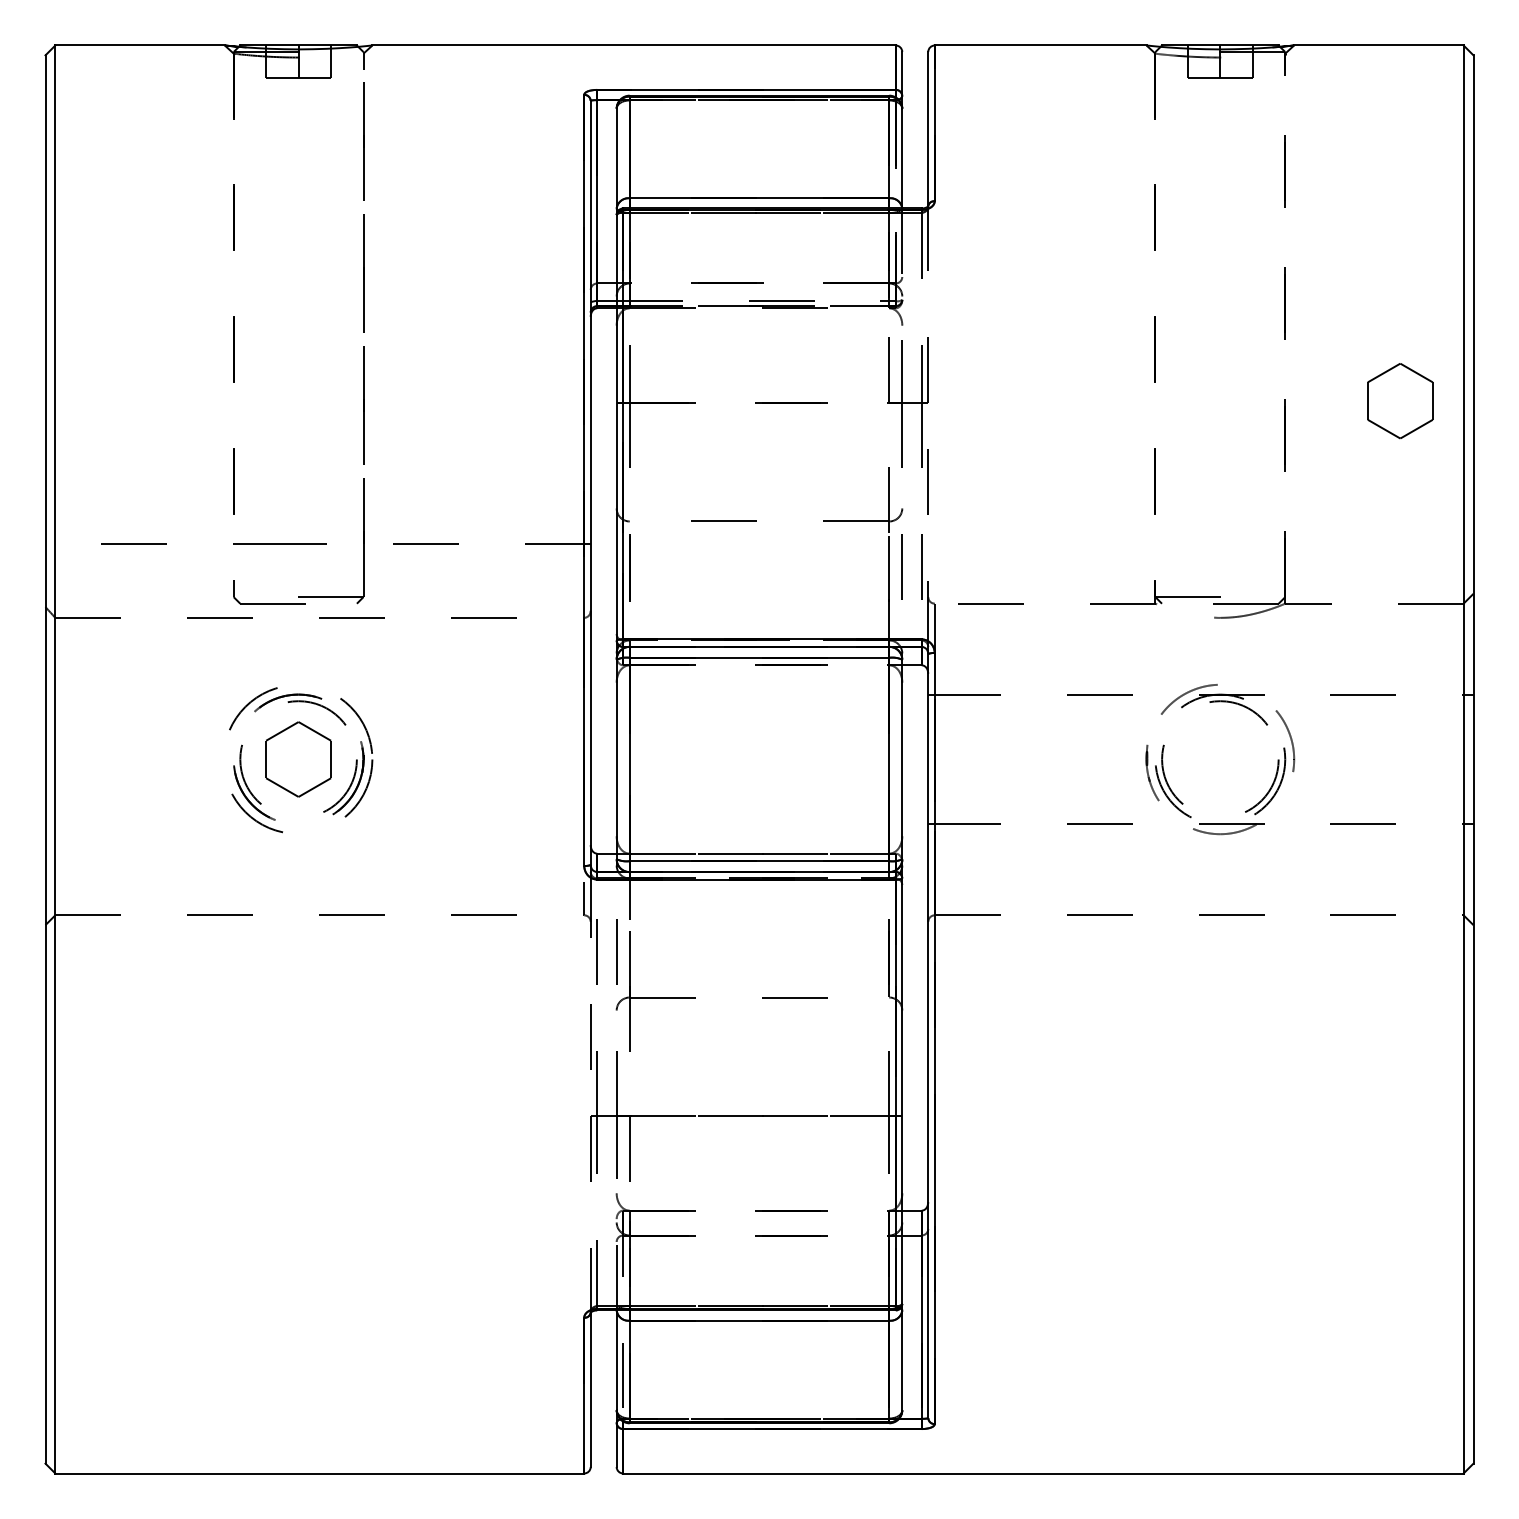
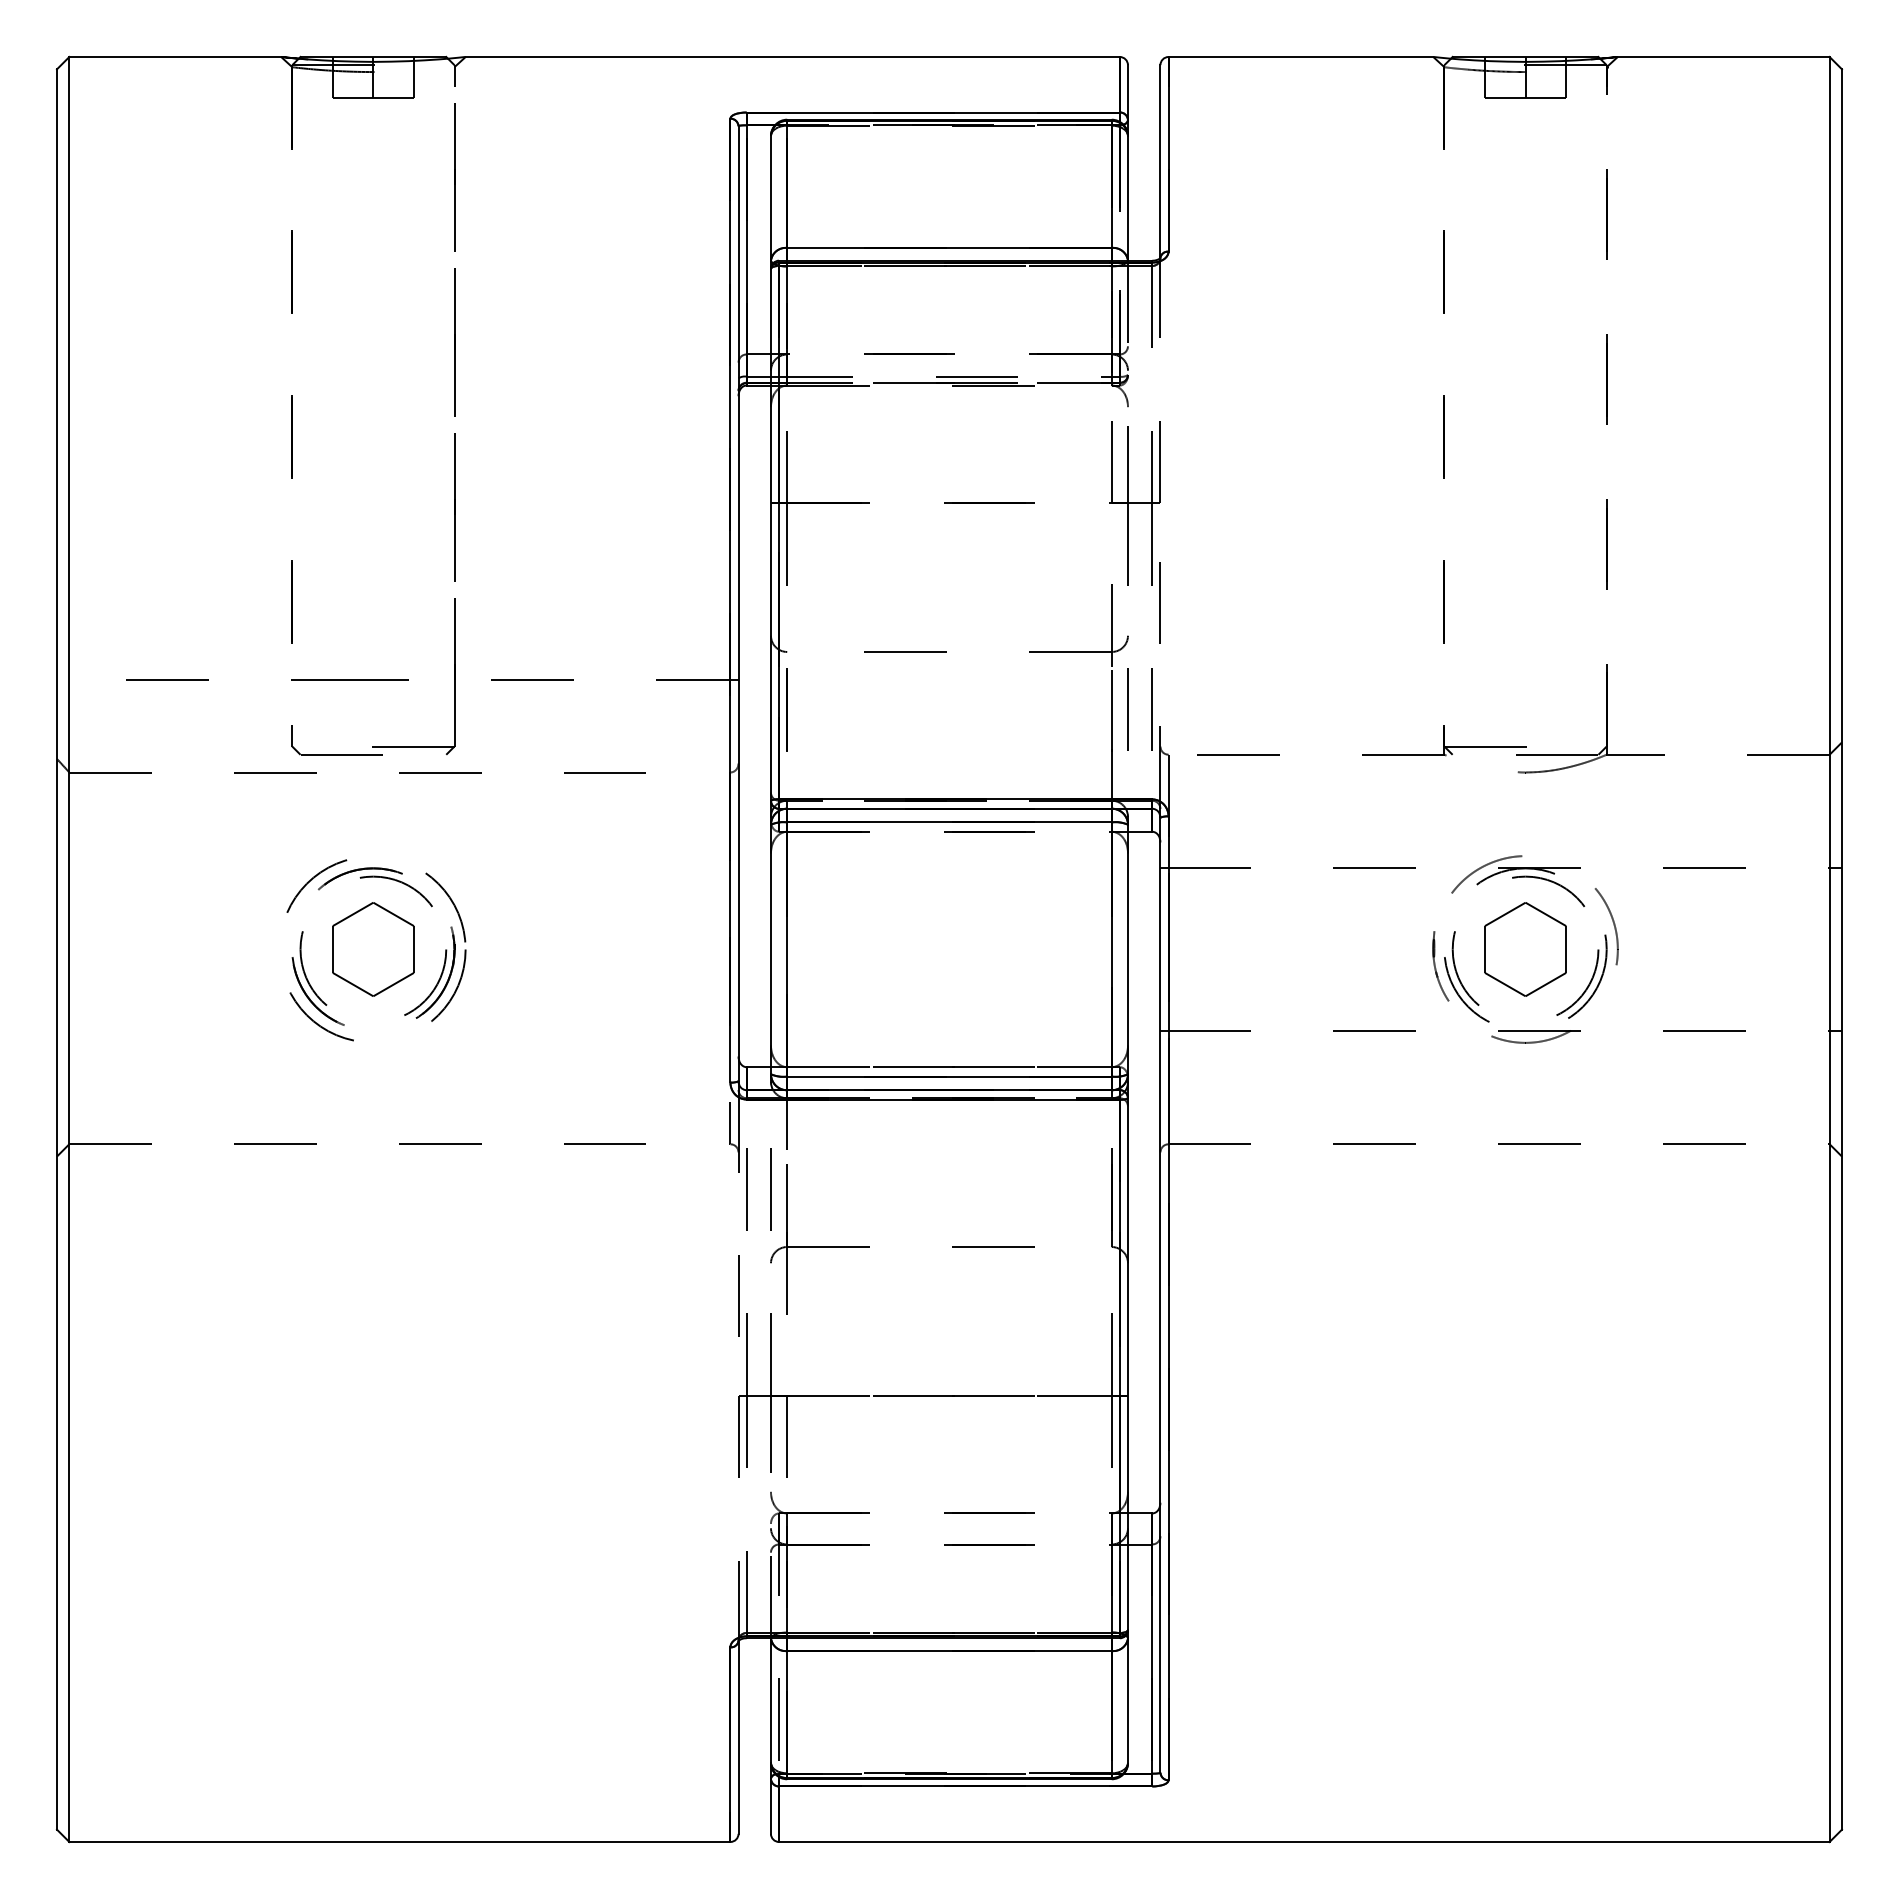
part: (1400, 401) -> (1525, 949), moved

